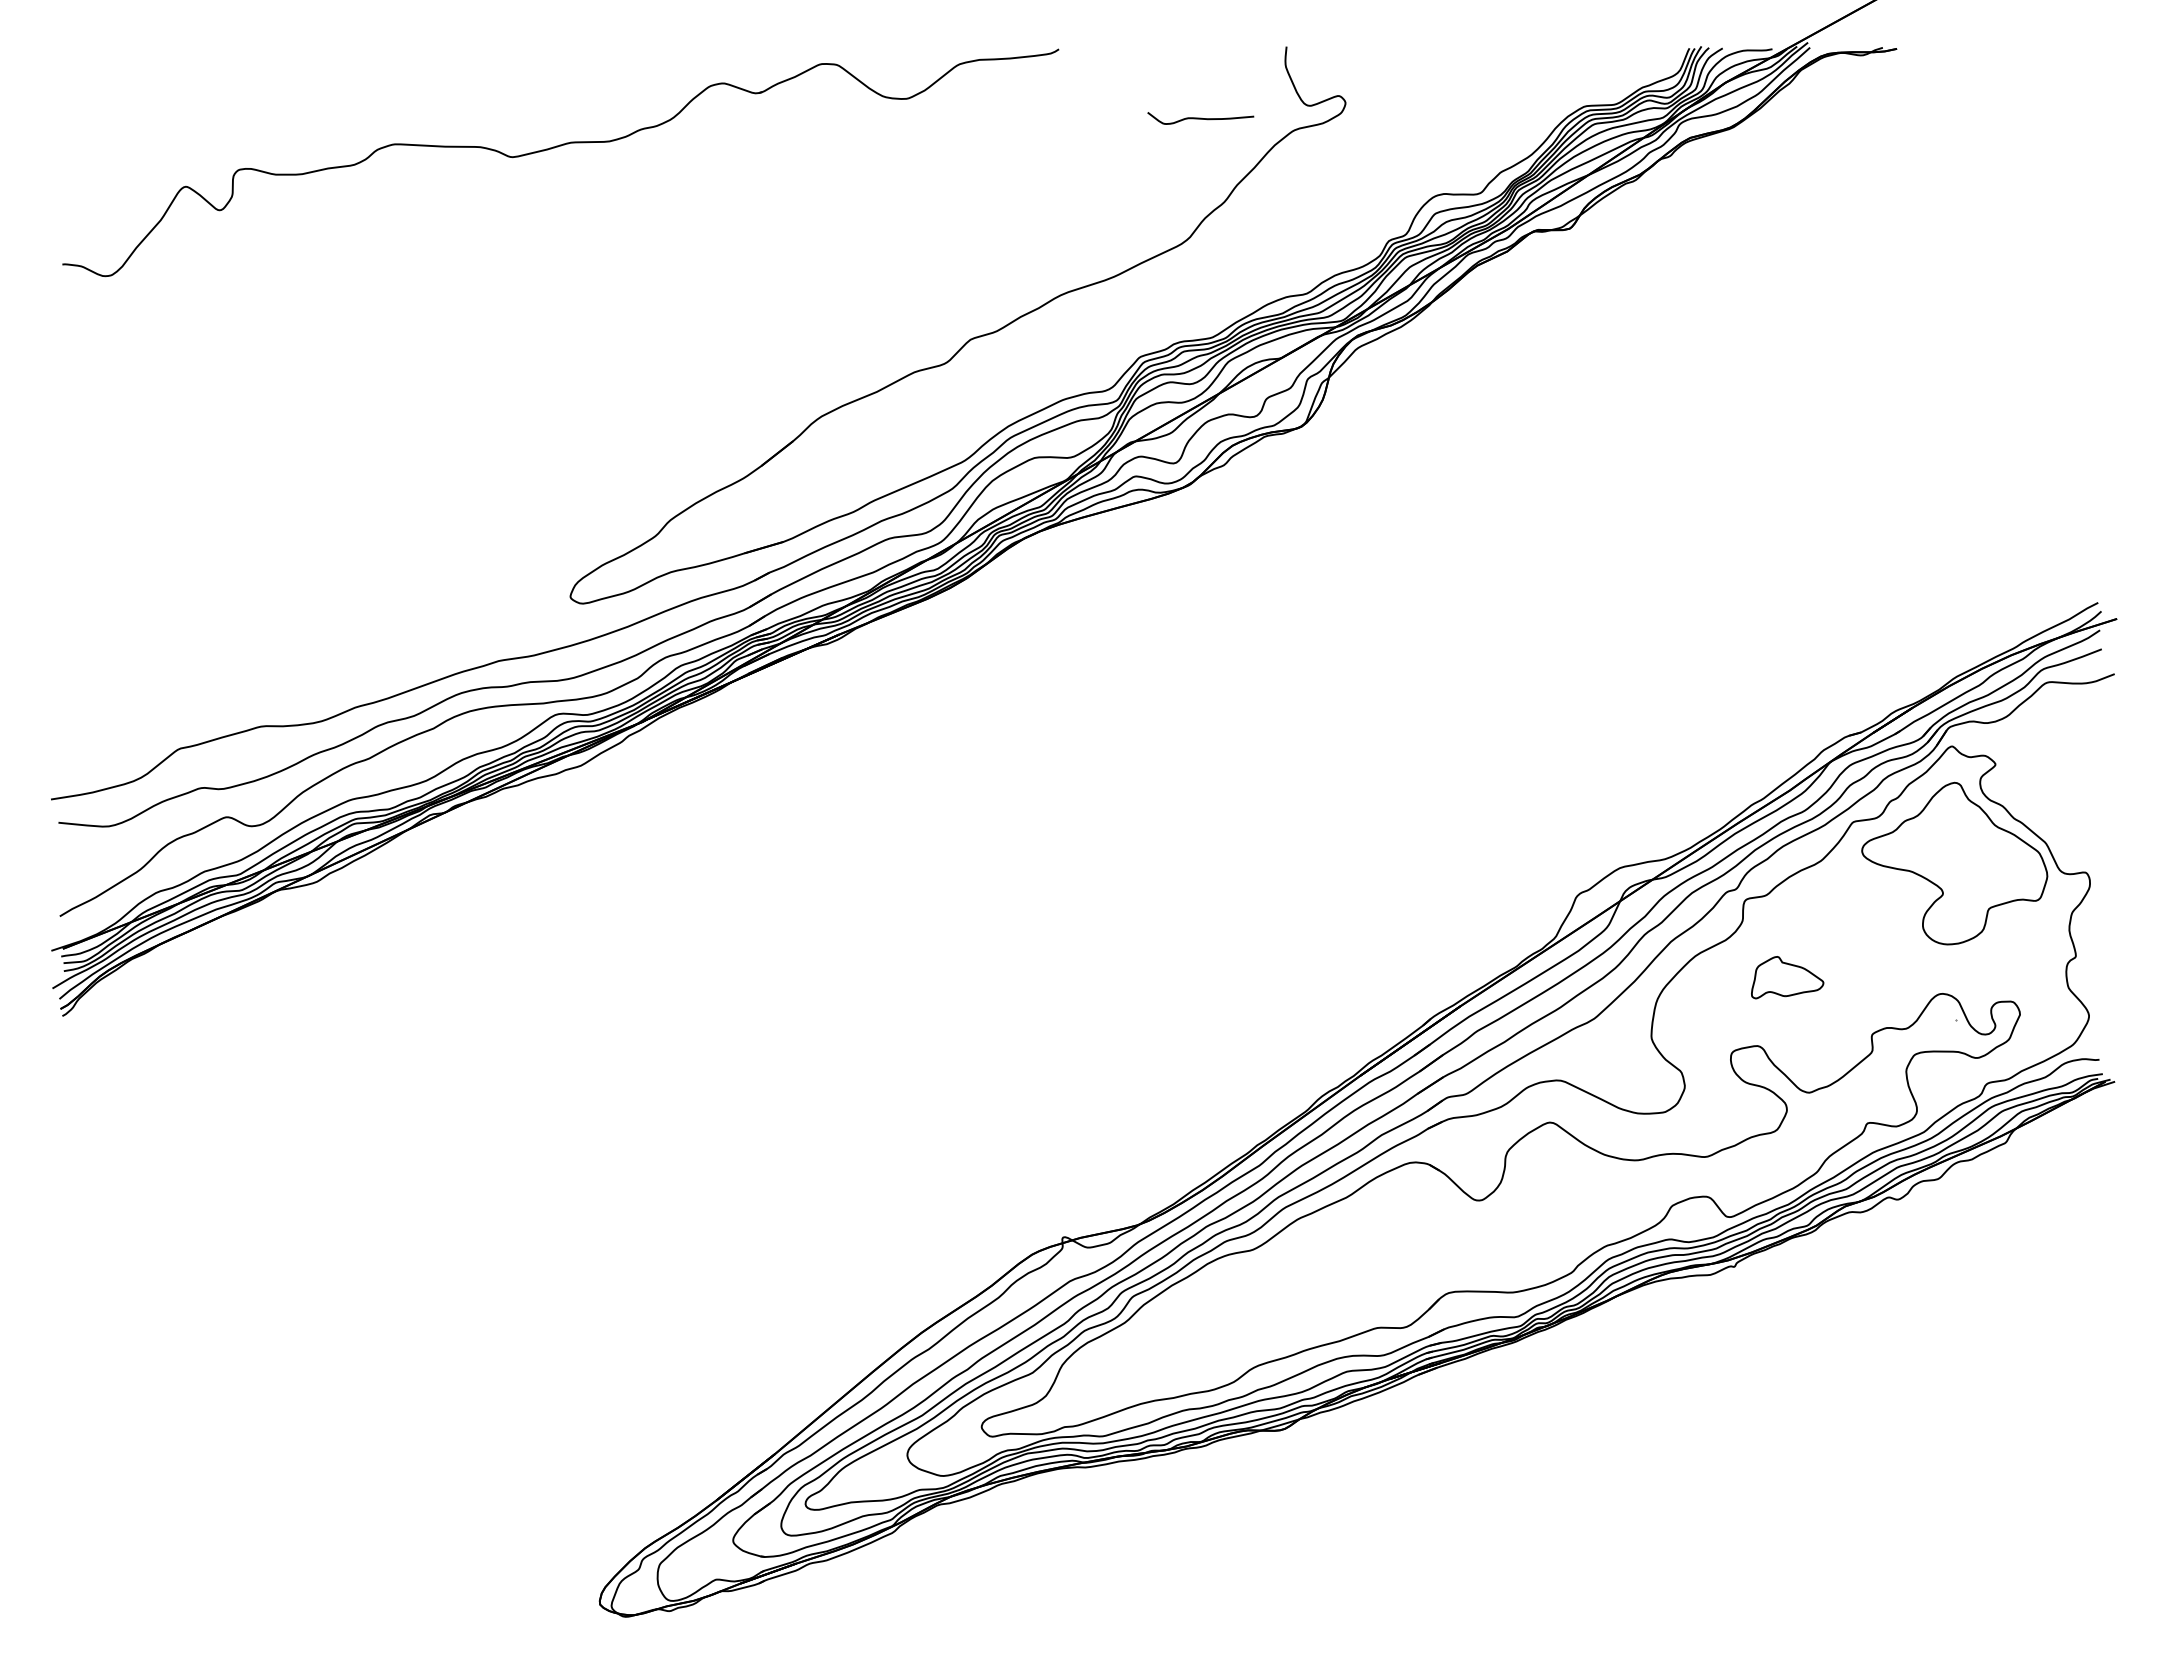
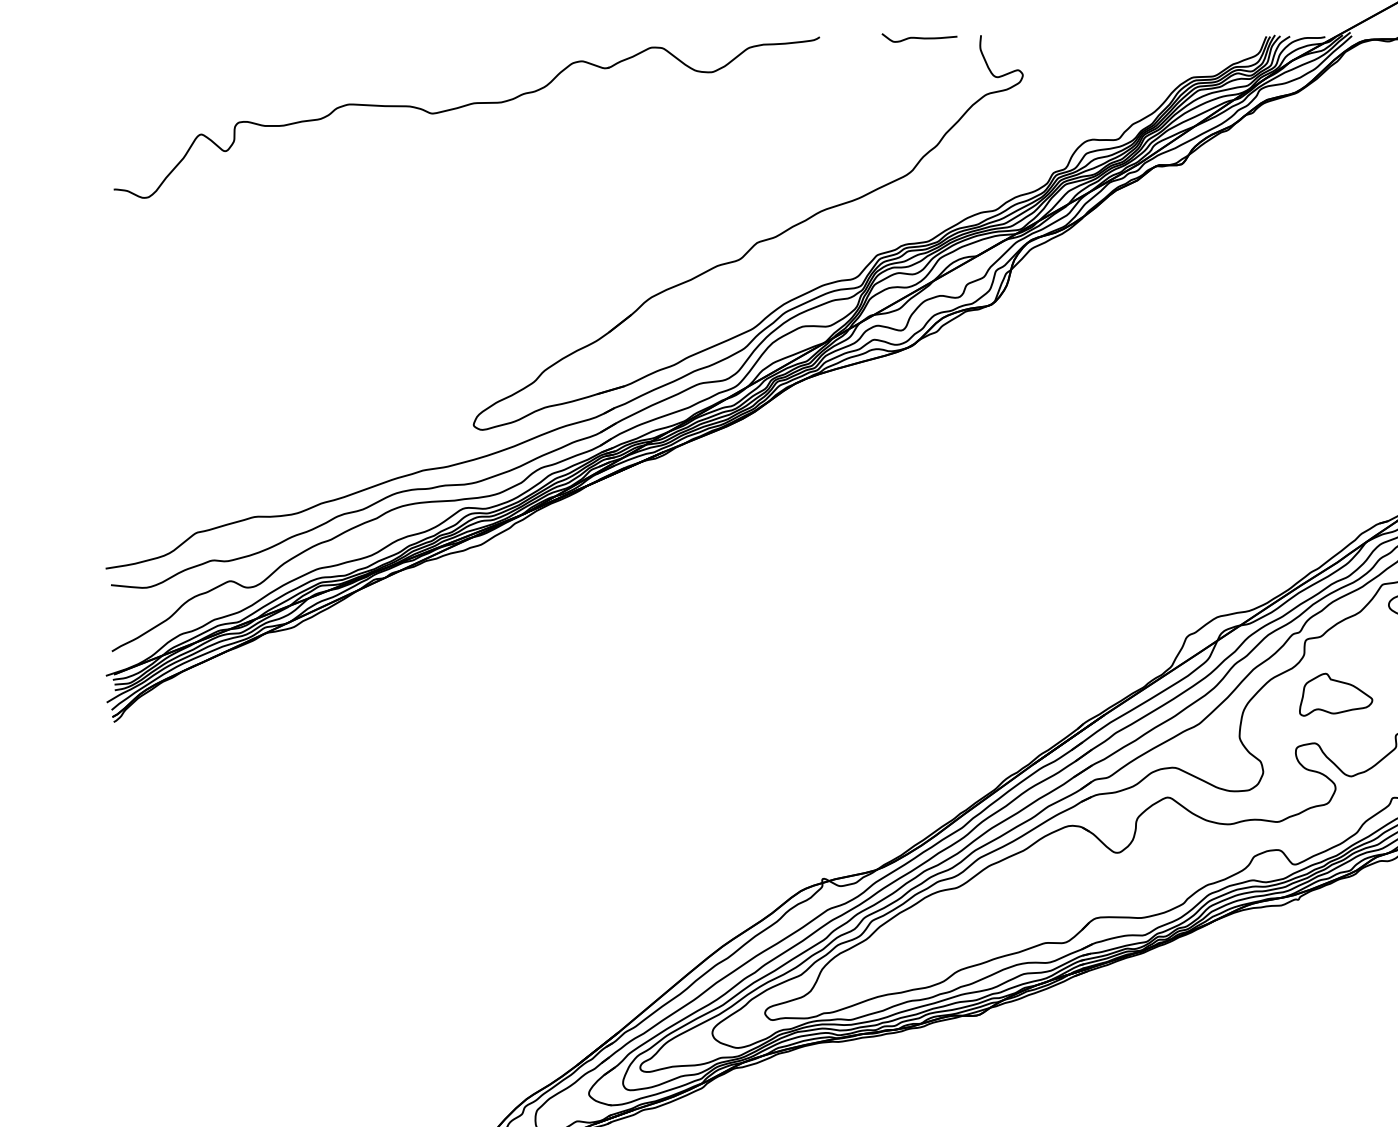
curve: (1200, 118) -> (919, 38), moved
part: (1787, 977) -> (1335, 694), size x1.43

